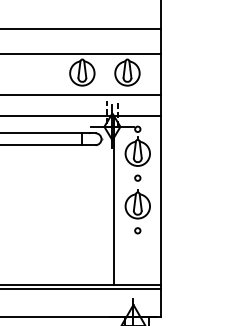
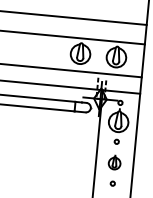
part: (137, 204) -> (114, 162), size x0.6

